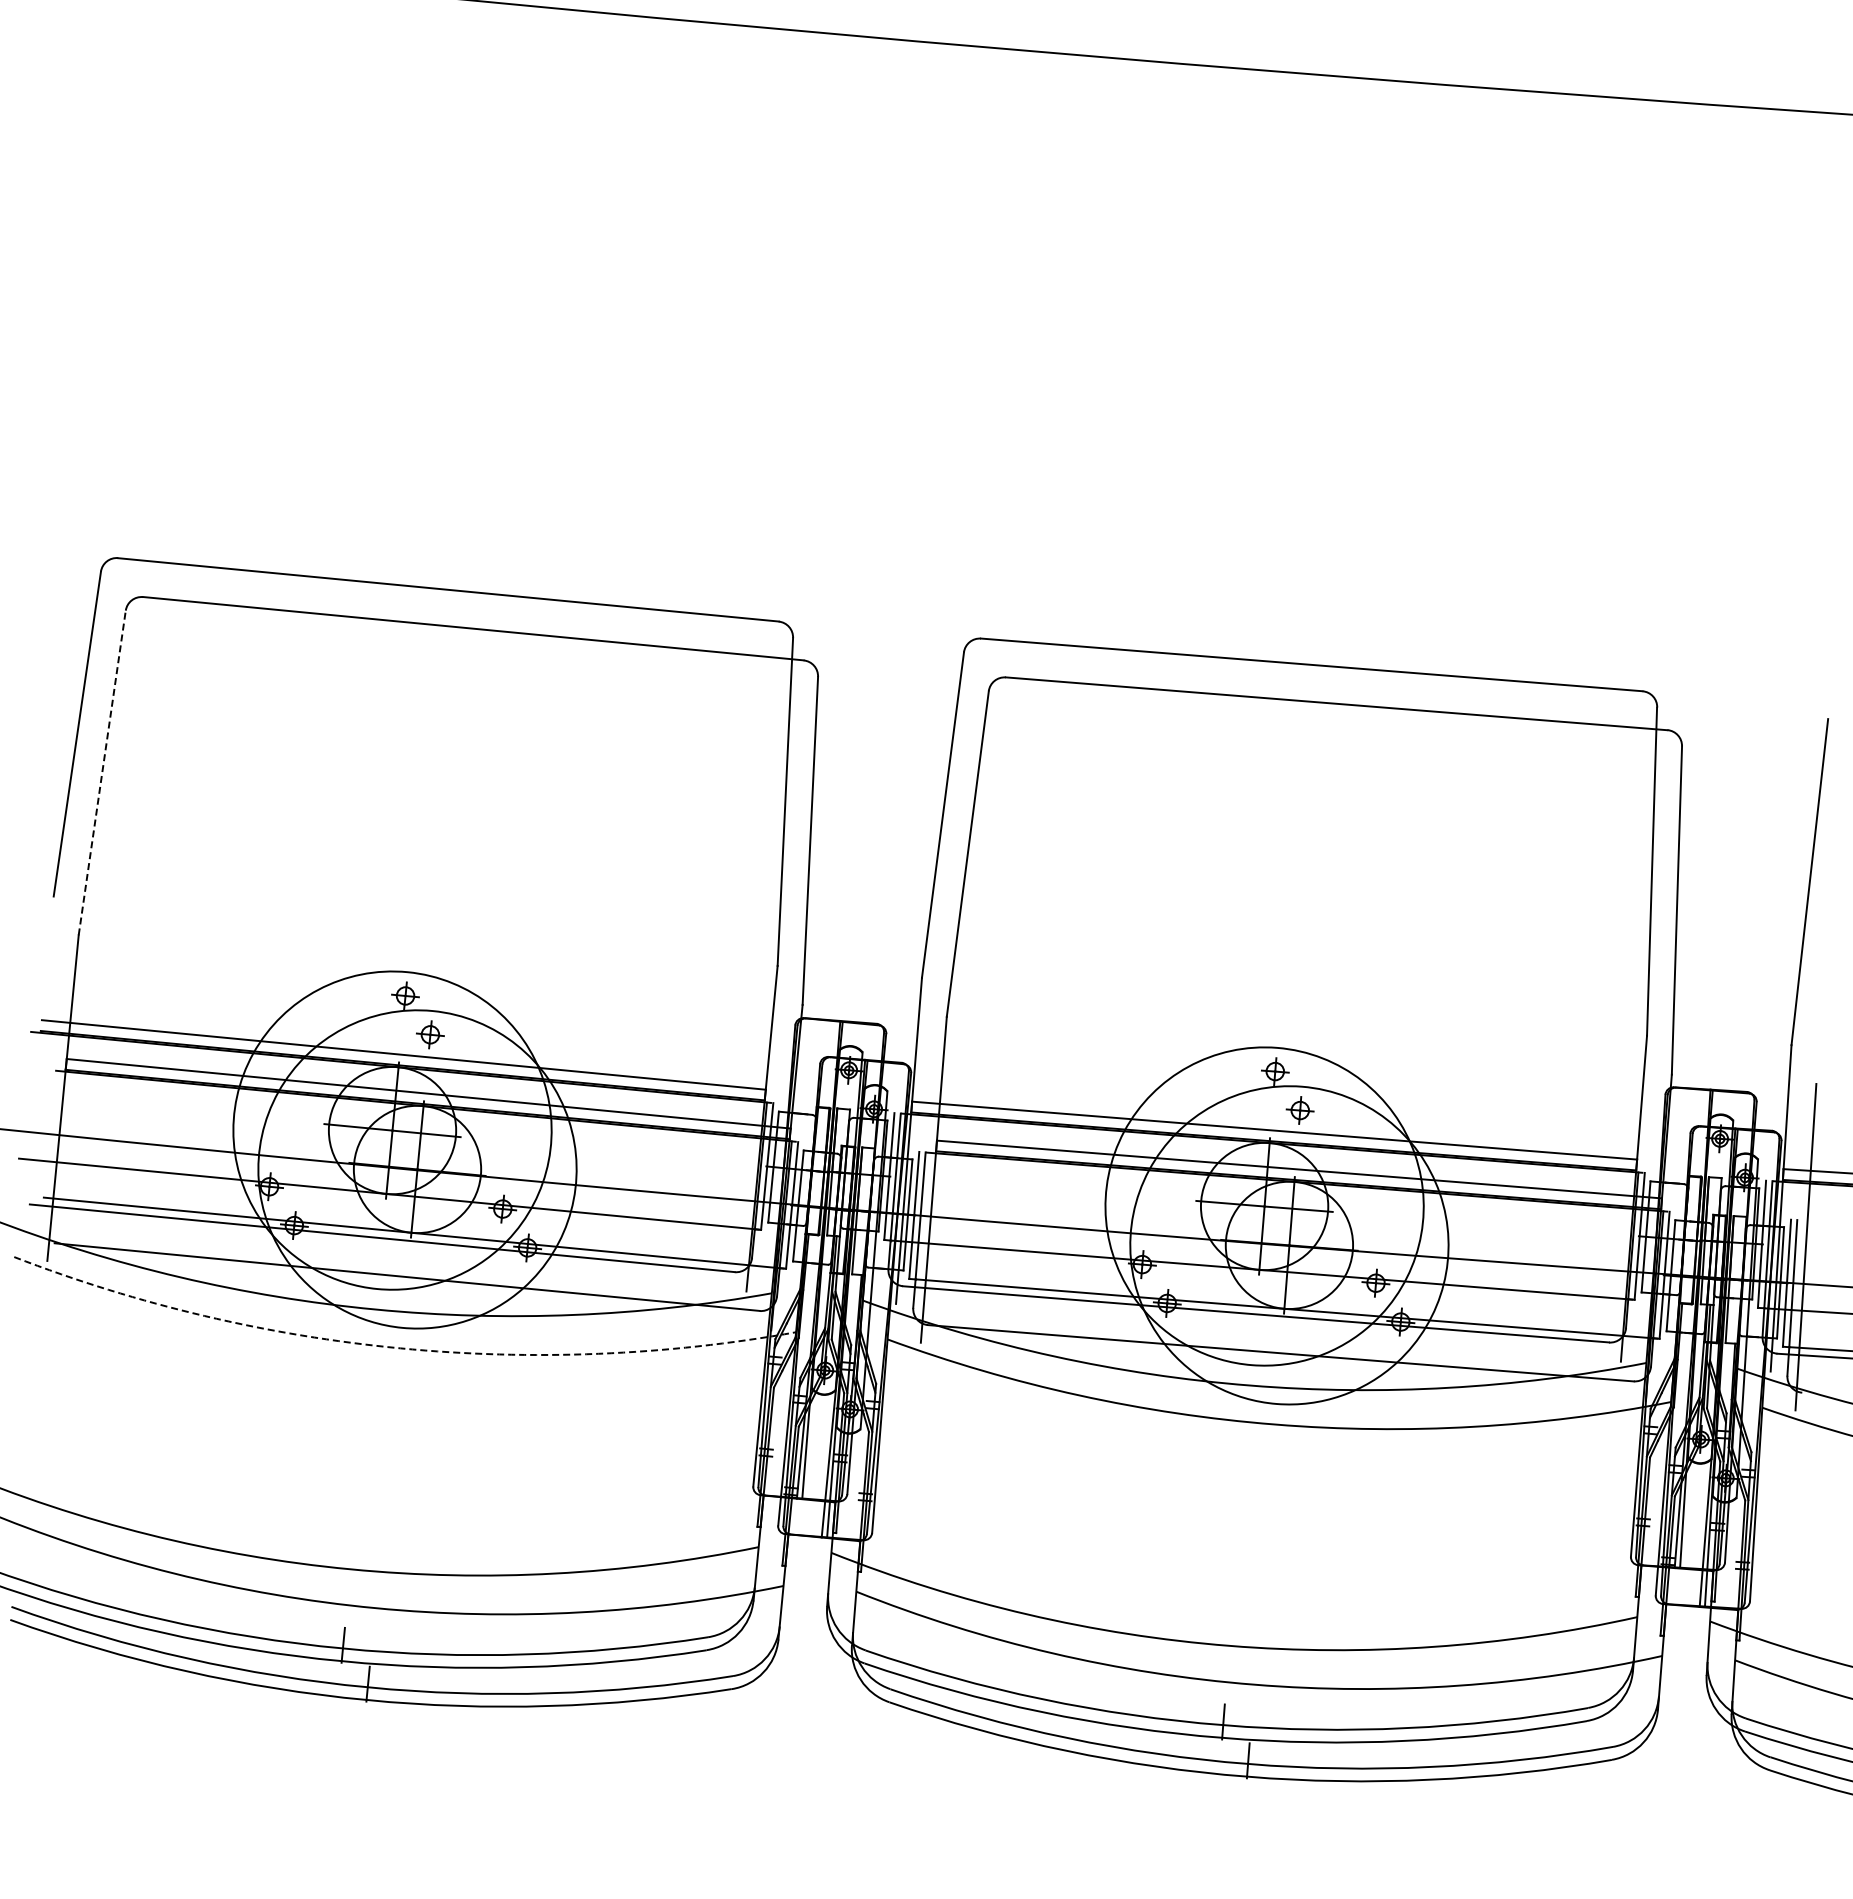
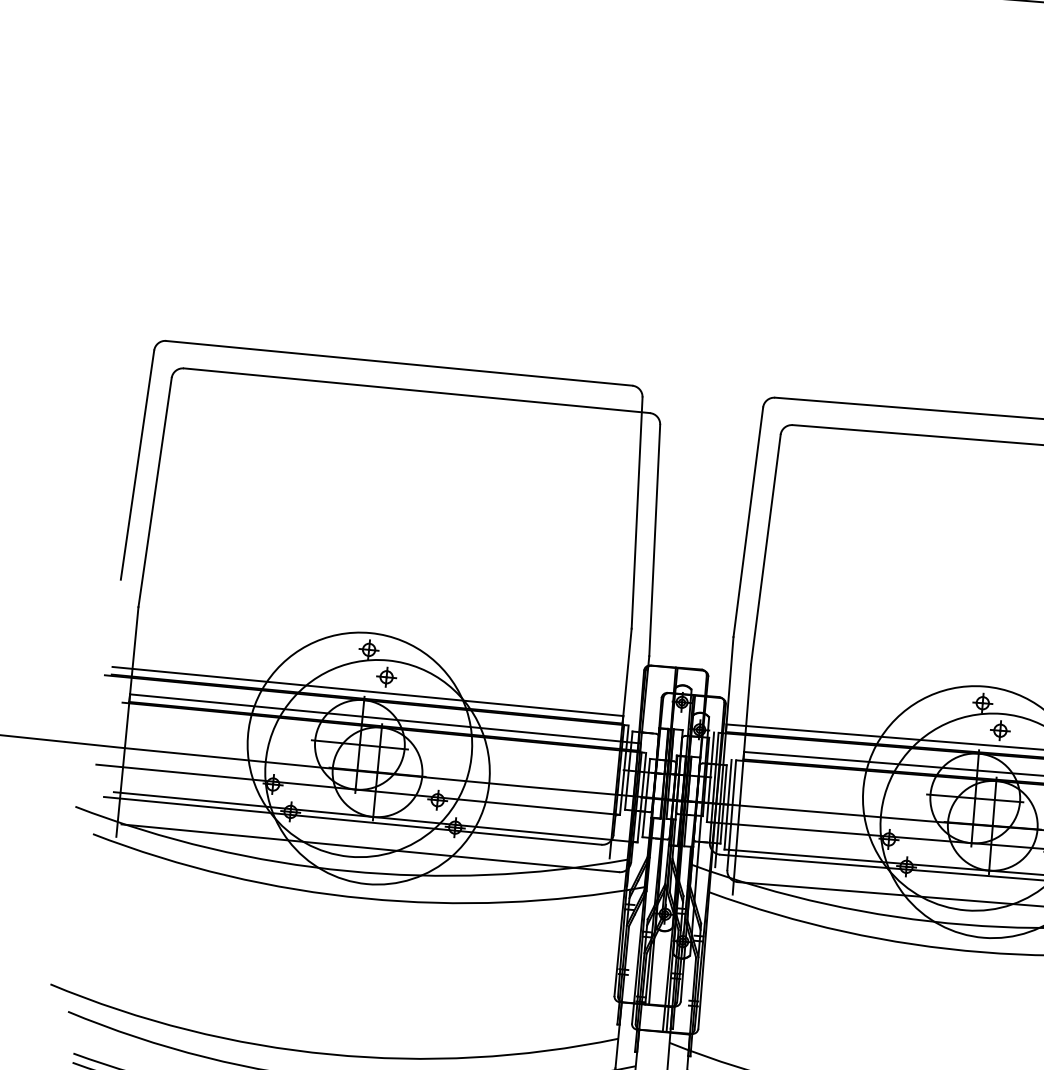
line: (102, 772) -> (155, 492), dashed -> solid
arc: (400, 1348) -> (365, 898), dashed -> solid

